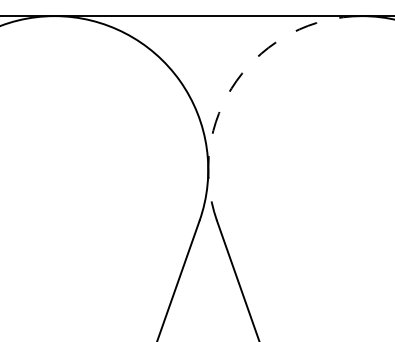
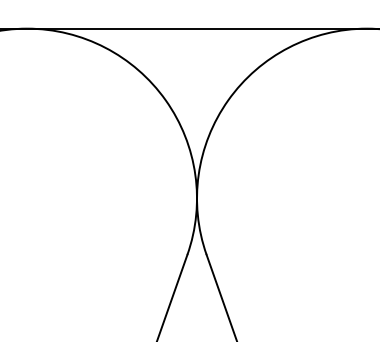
arc: (236, 80) -> (228, 99), dashed -> solid

